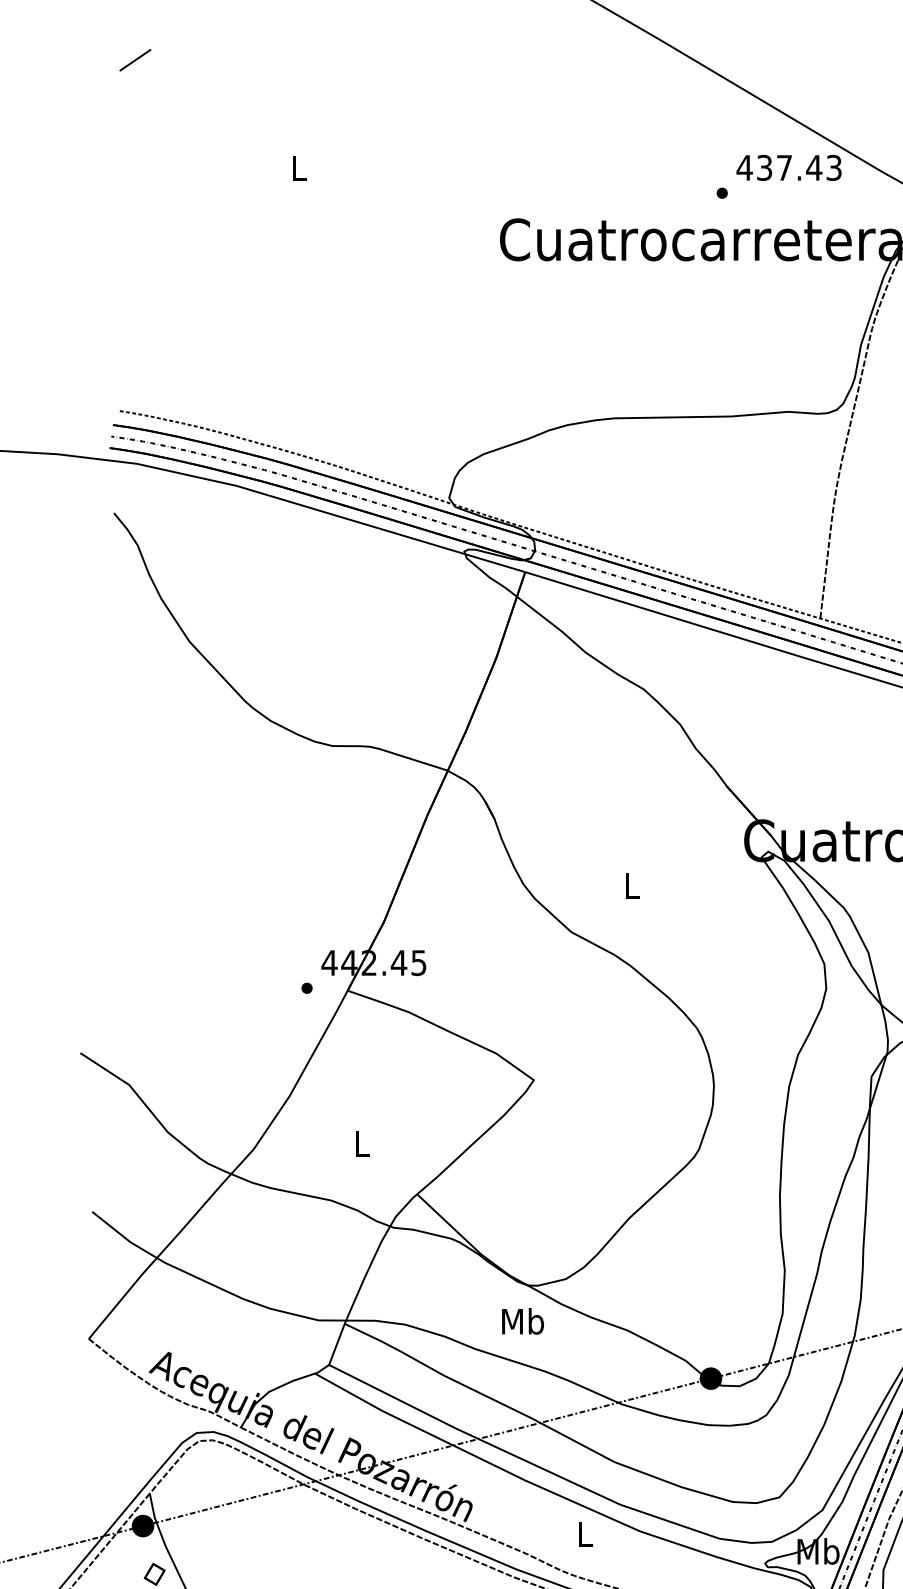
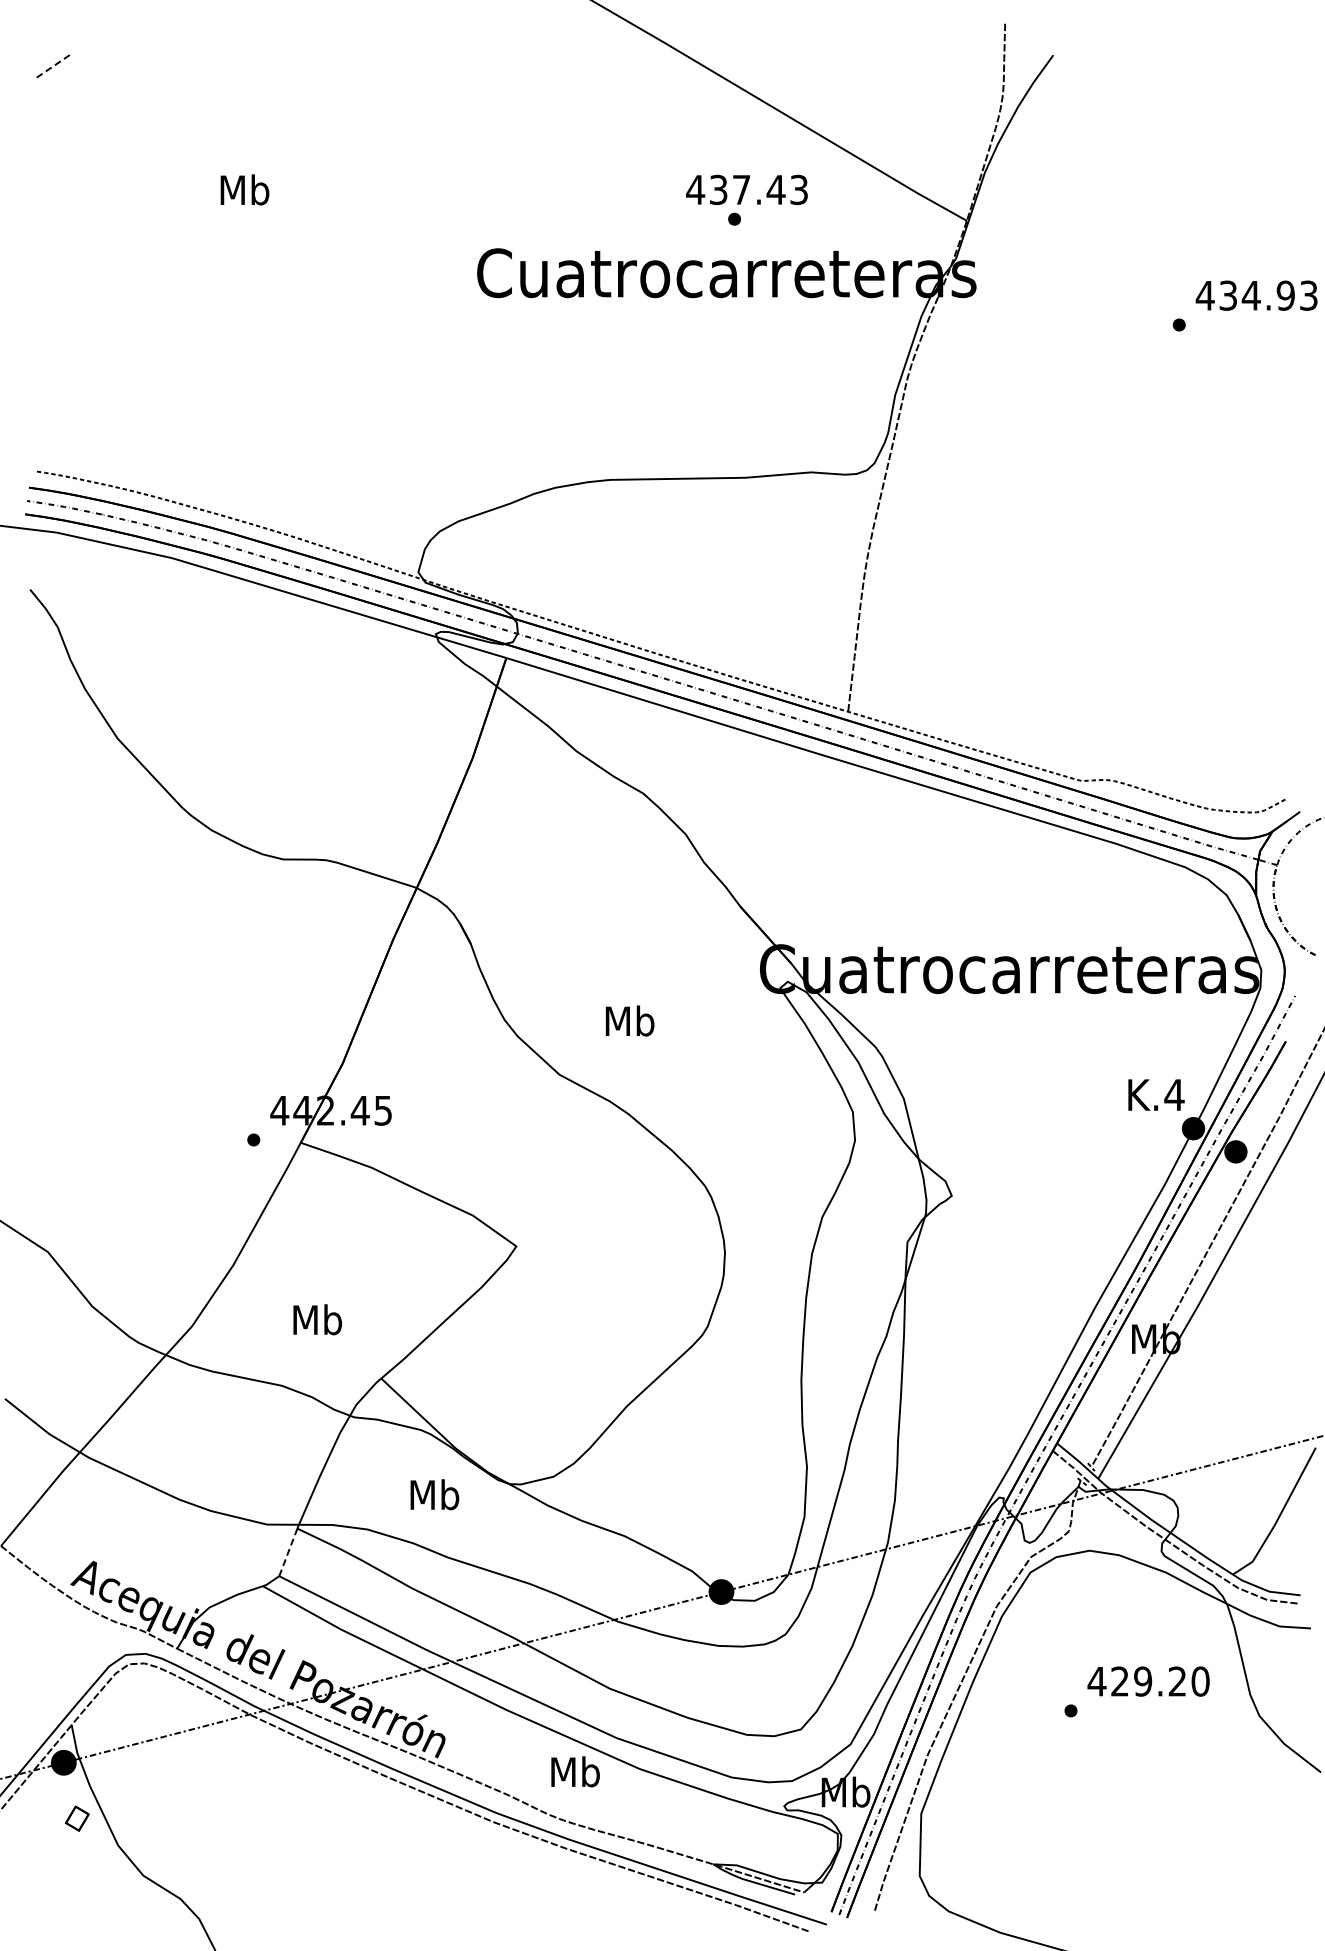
line: (135, 59) -> (55, 64), solid -> dashed
text: (299, 167) -> (244, 189), L -> Mb
text: (788, 167) -> (746, 189), moved
text: (631, 885) -> (629, 1020), L -> Mb
text: (362, 1143) -> (317, 1319), L -> Mb
text: (522, 1321) -> (434, 1494), moved
line: (337, 1343) -> (288, 1551), solid -> dashed
text: (584, 1533) -> (575, 1771), L -> Mb

